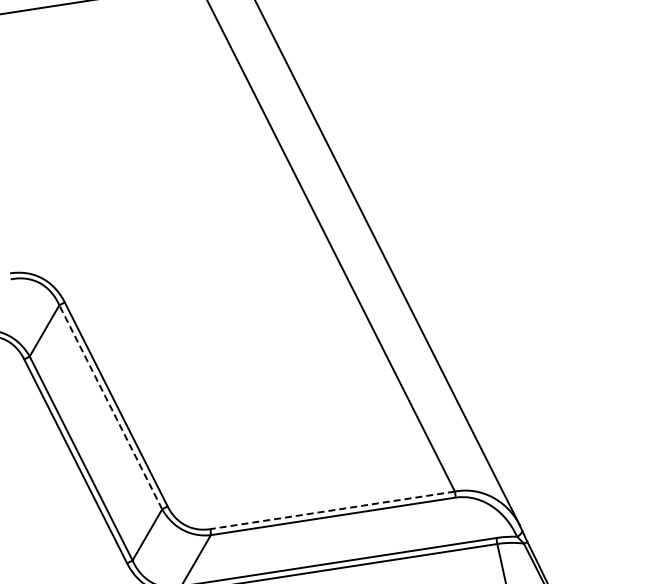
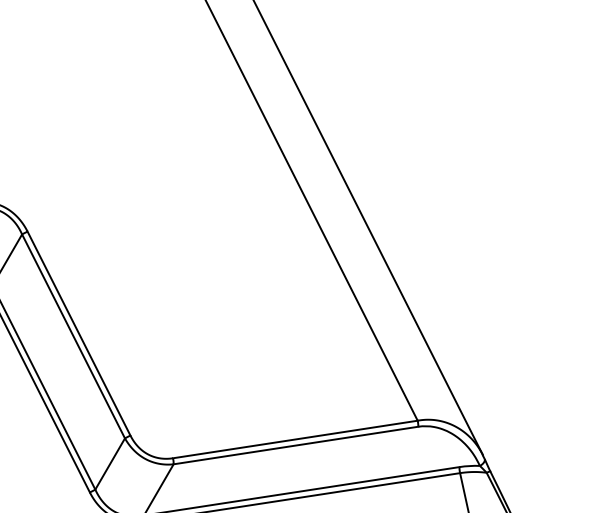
line: (110, 406) -> (73, 335), dashed -> solid
line: (332, 510) -> (295, 439), dashed -> solid

